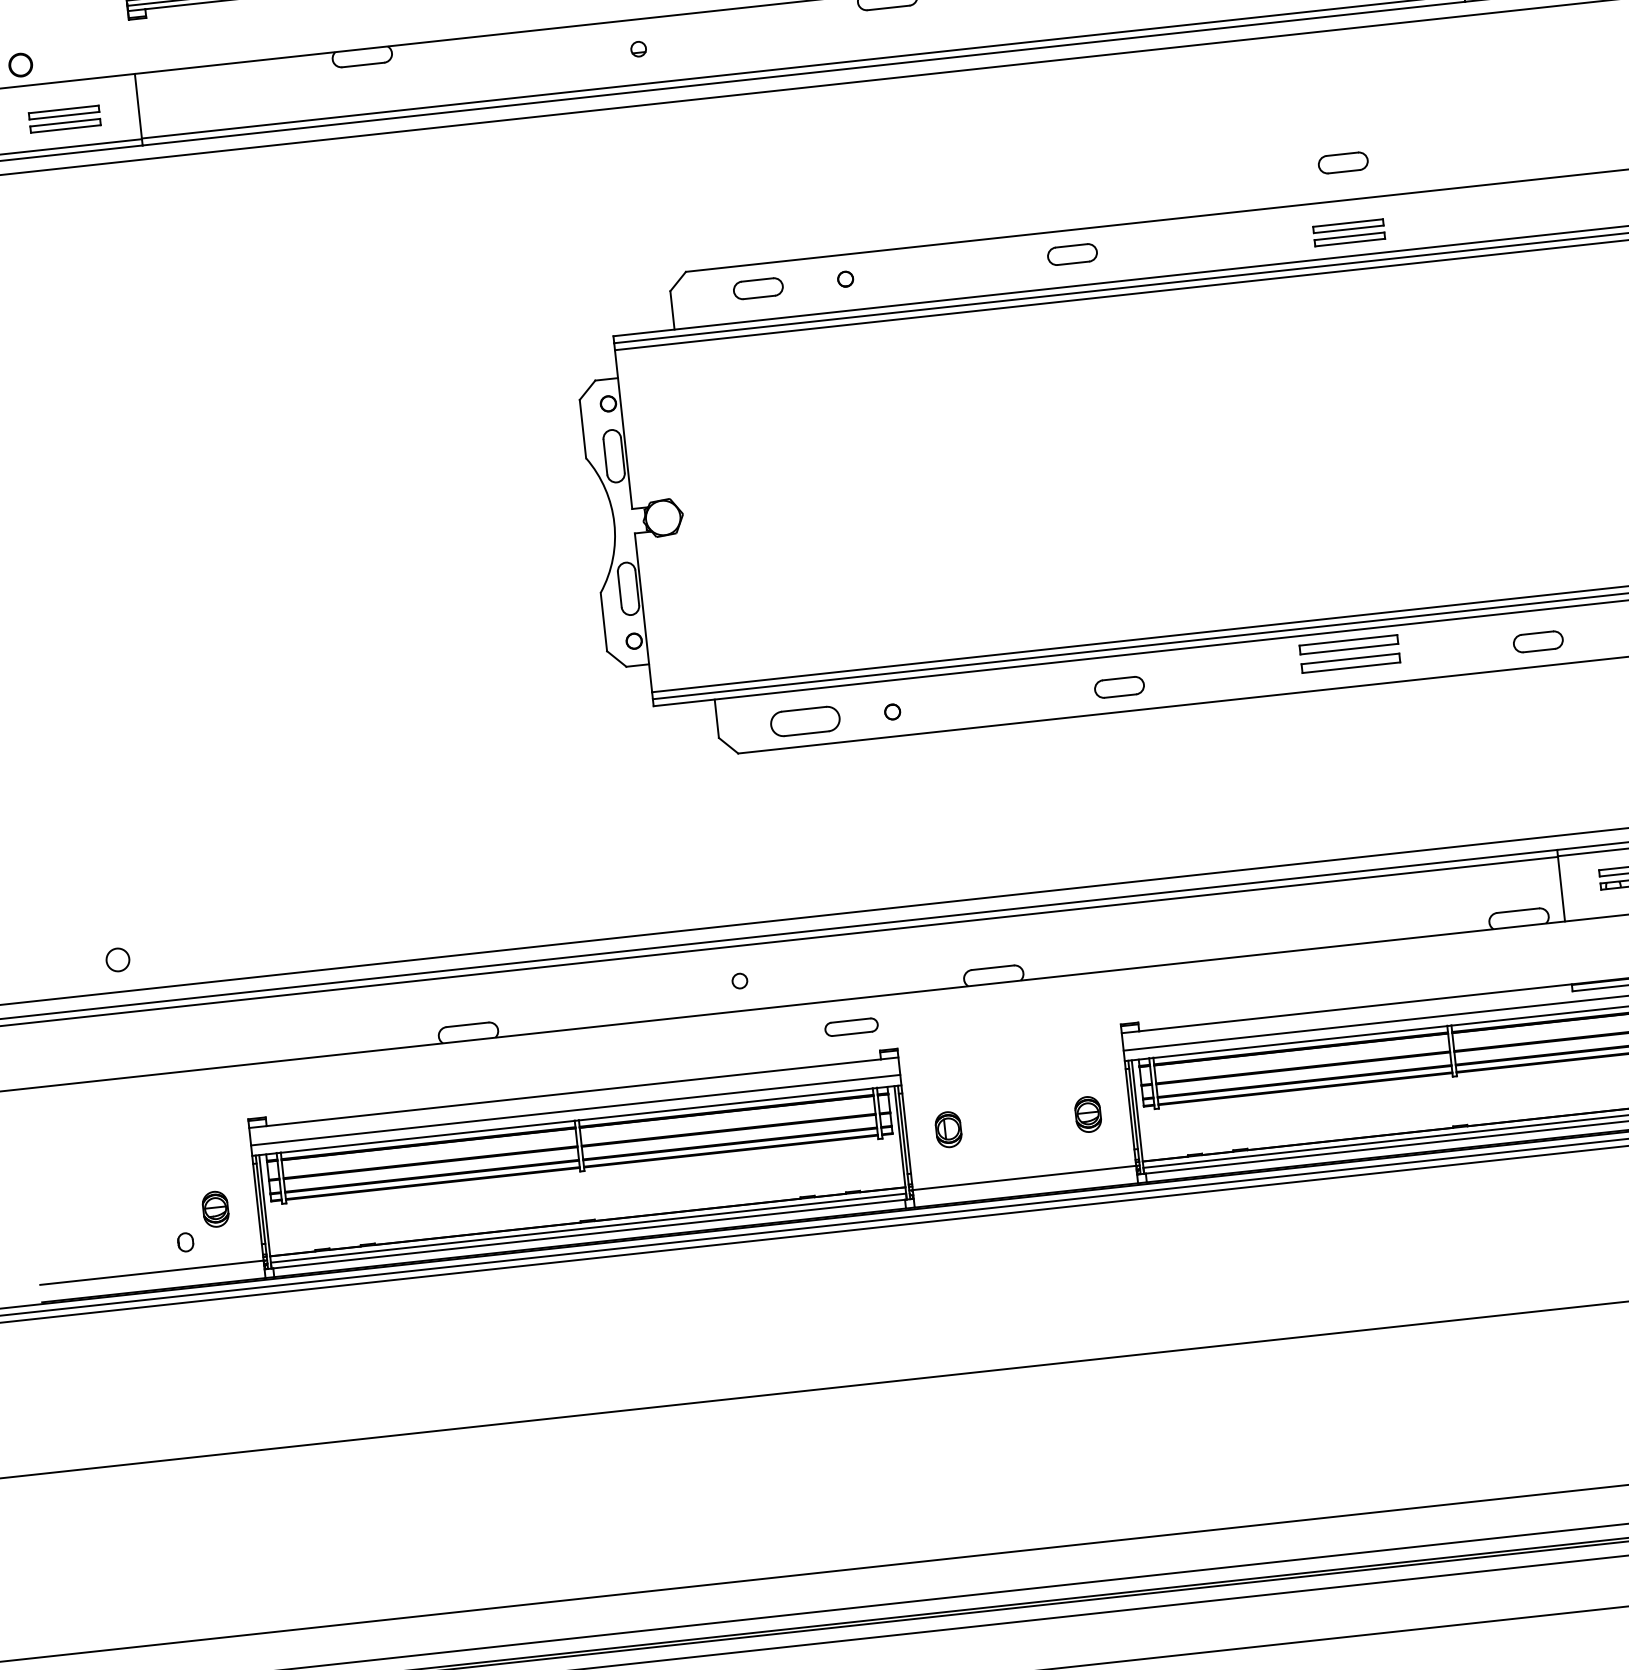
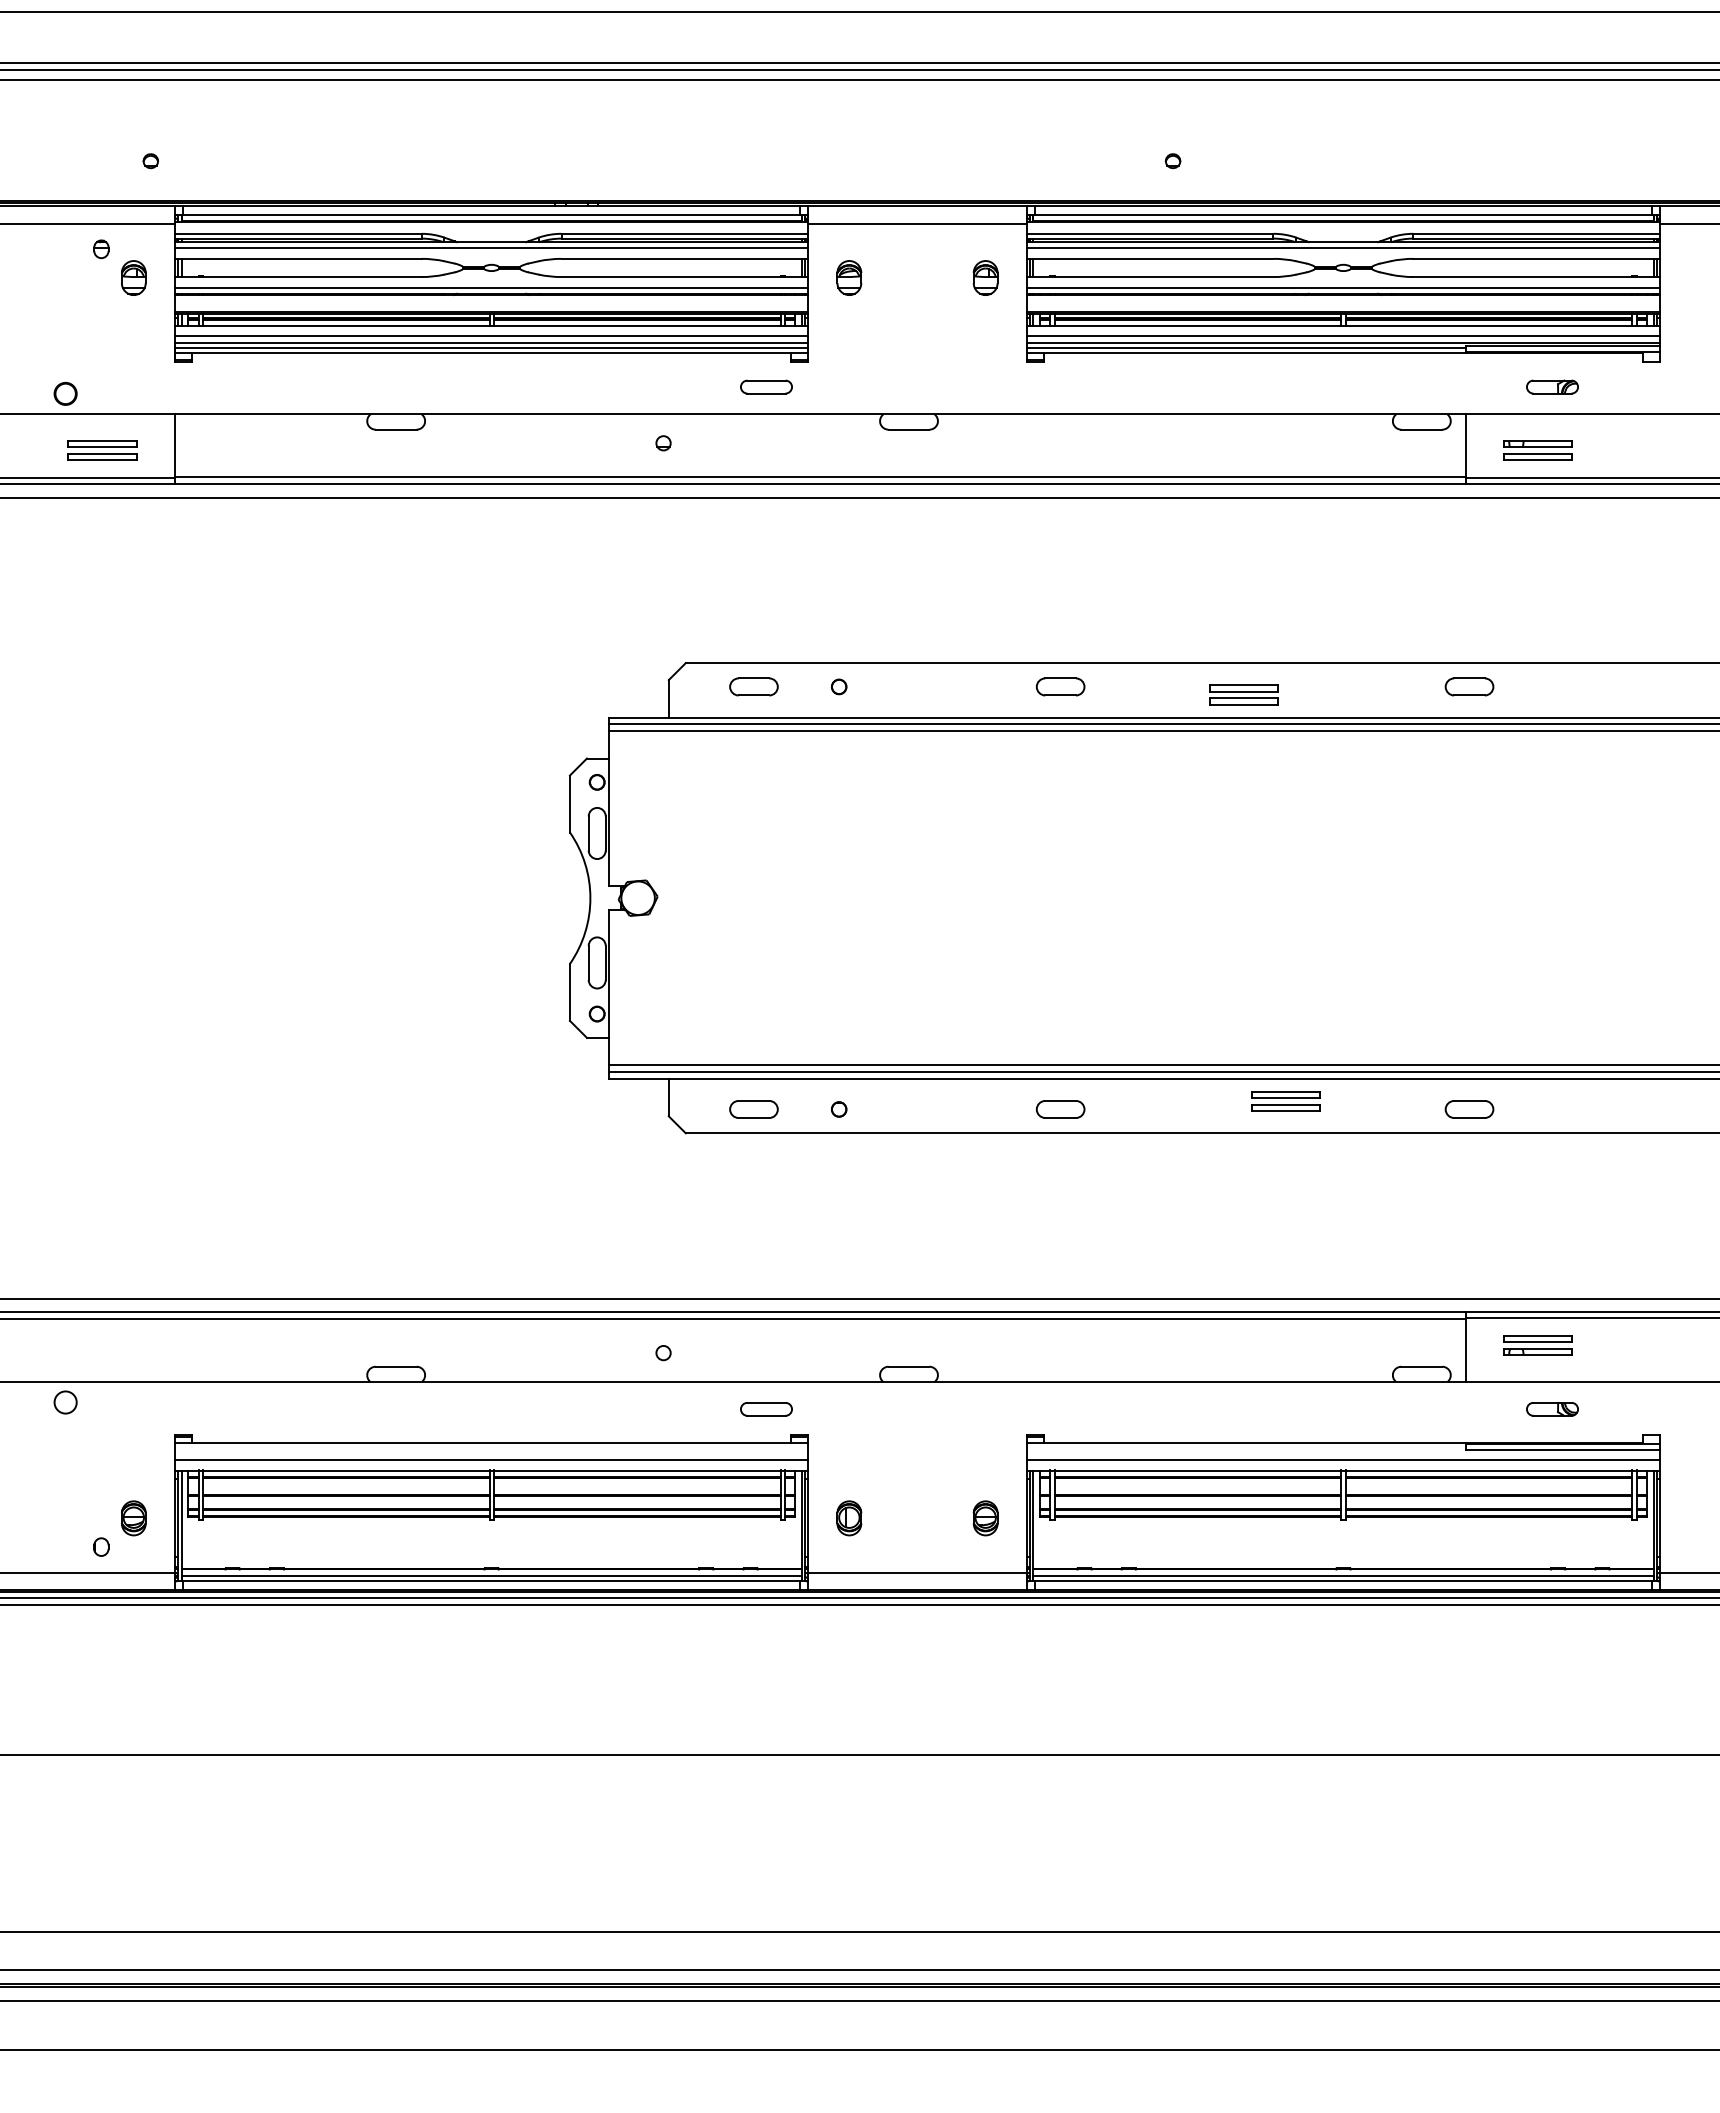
part: (1343, 162) -> (1469, 686), moved
part: (1348, 232) -> (1243, 694), moved
part: (1348, 654) -> (1285, 1101), size x0.71
part: (804, 721) -> (753, 1109), size x0.71
circle: (117, 959) -> (65, 1402), moved

